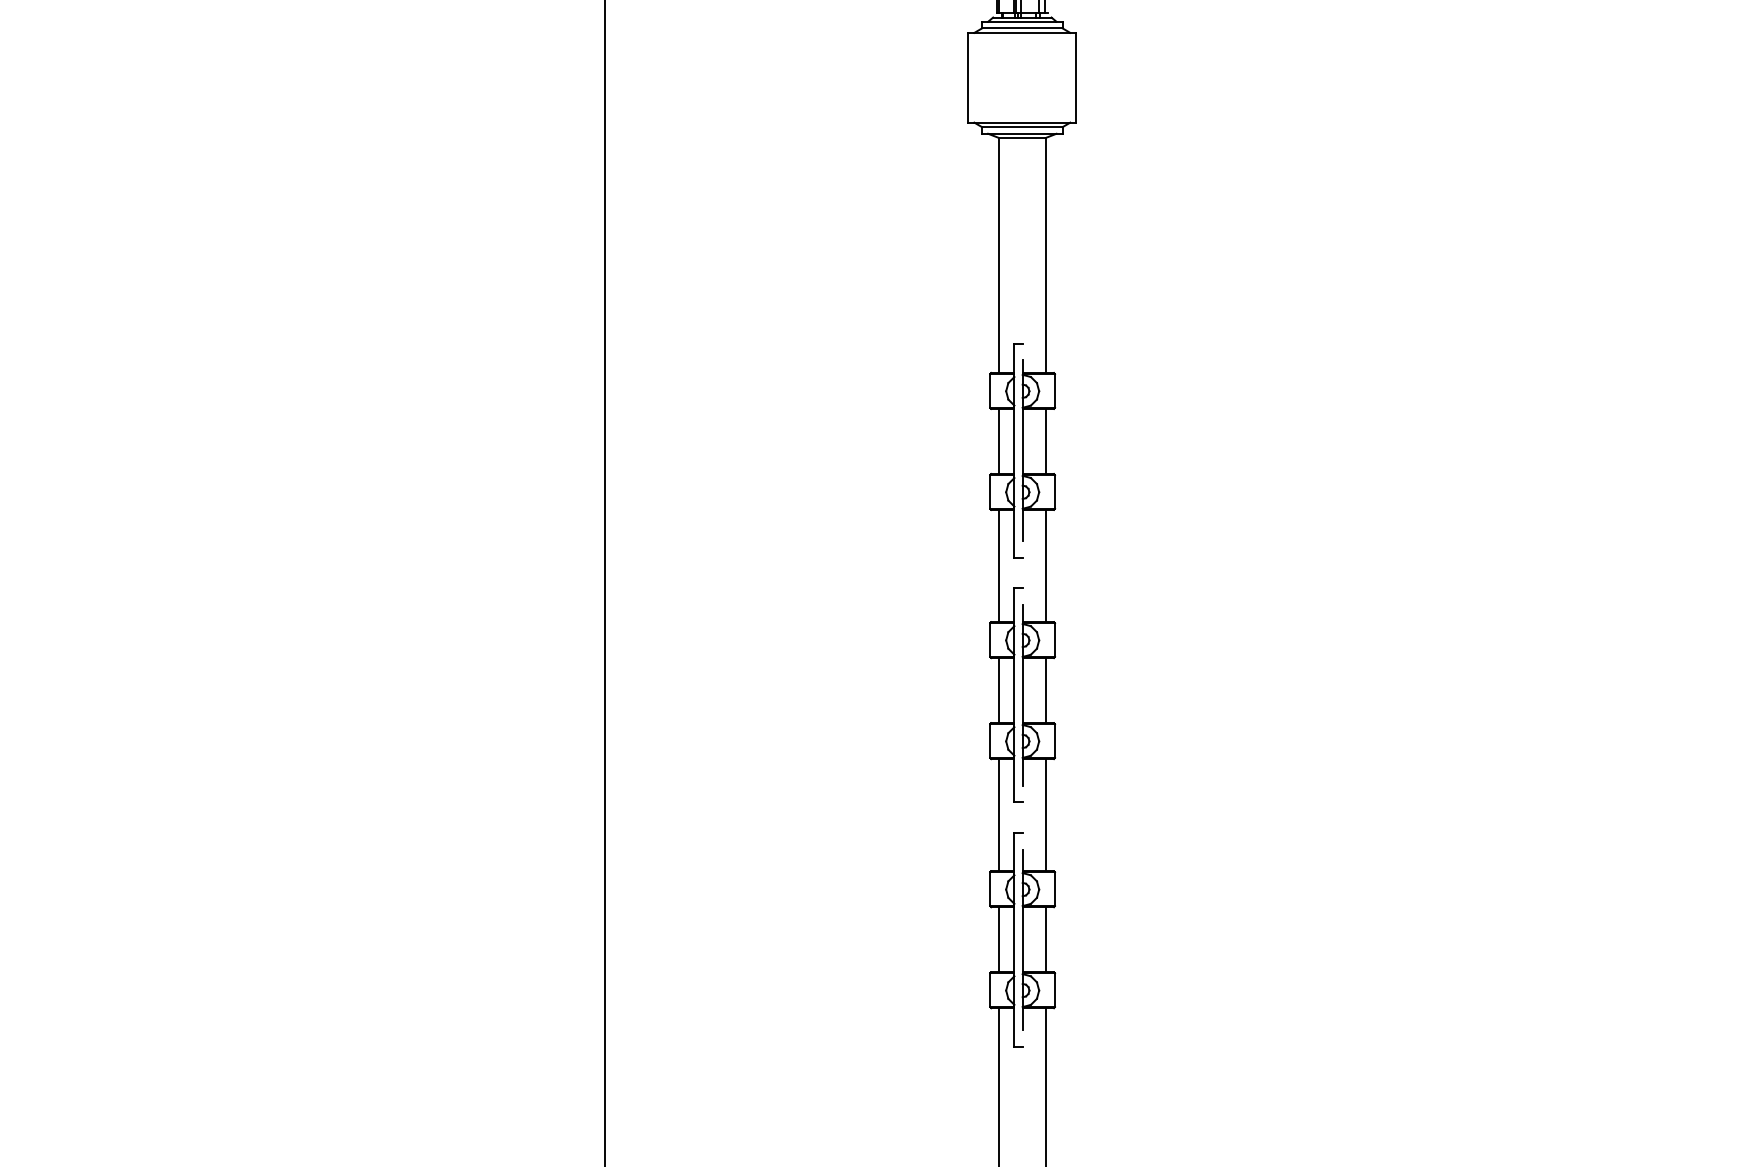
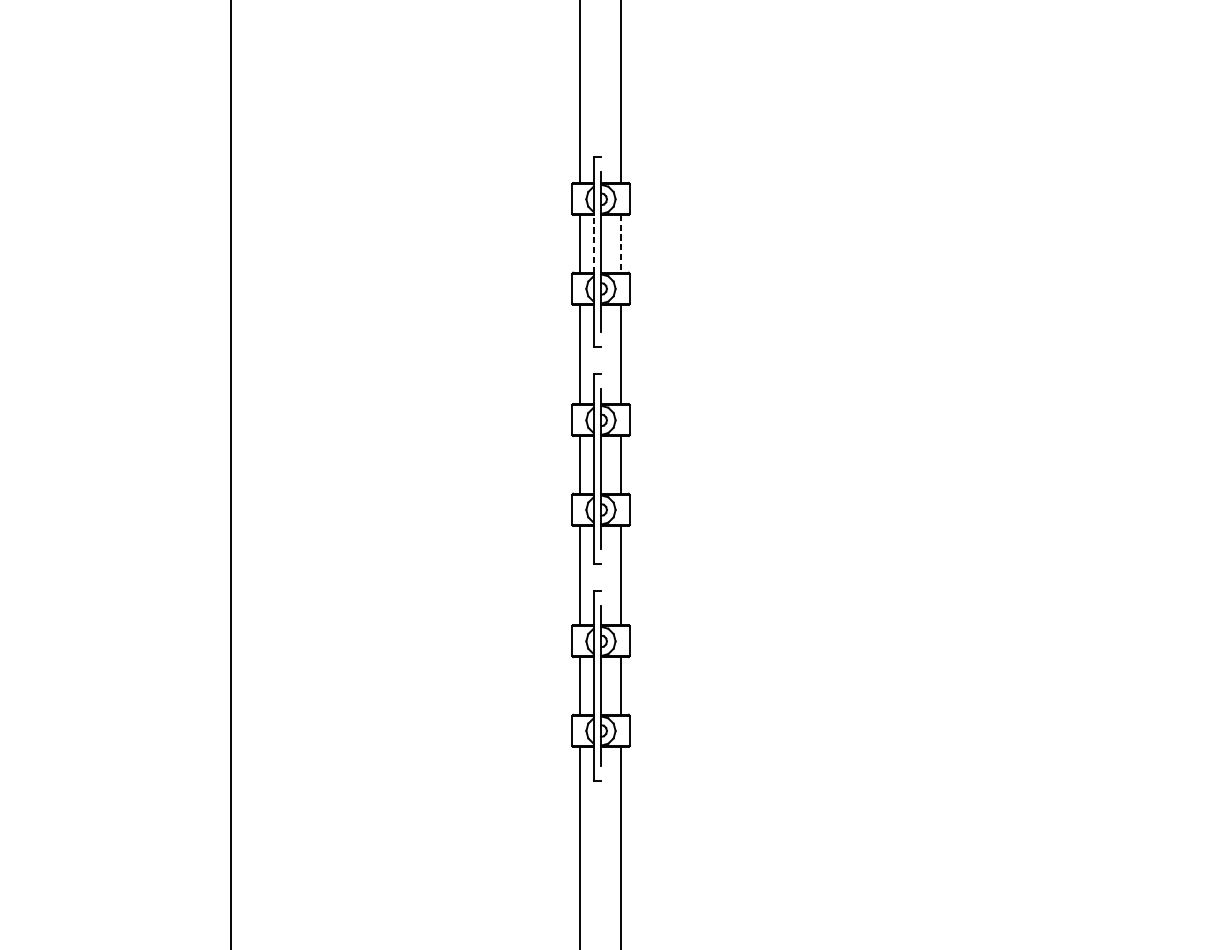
line: (1014, 441) -> (593, 243), solid -> dashed
line: (1045, 441) -> (621, 243), solid -> dashed

